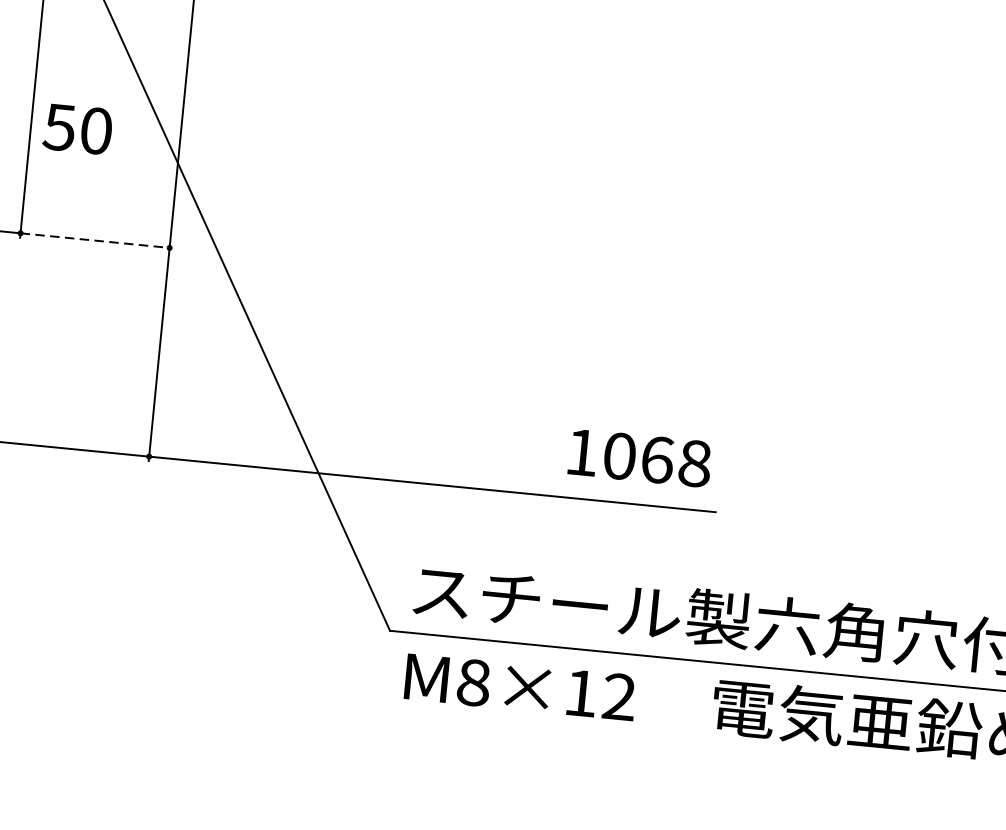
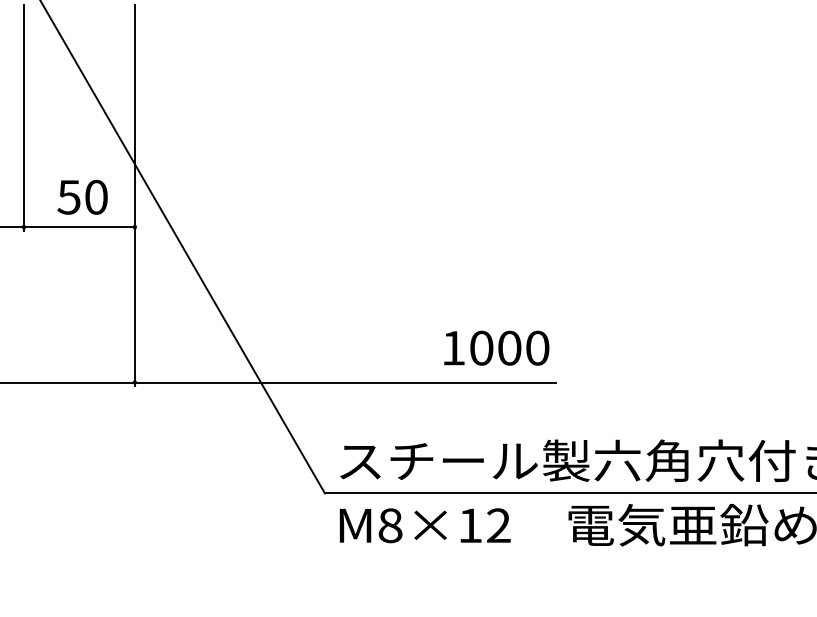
text: (77, 128) -> (82, 196), moved
line: (95, 241) -> (79, 227), dashed -> solid
text: (676, 460) -> (523, 347), 1068 -> 1000

